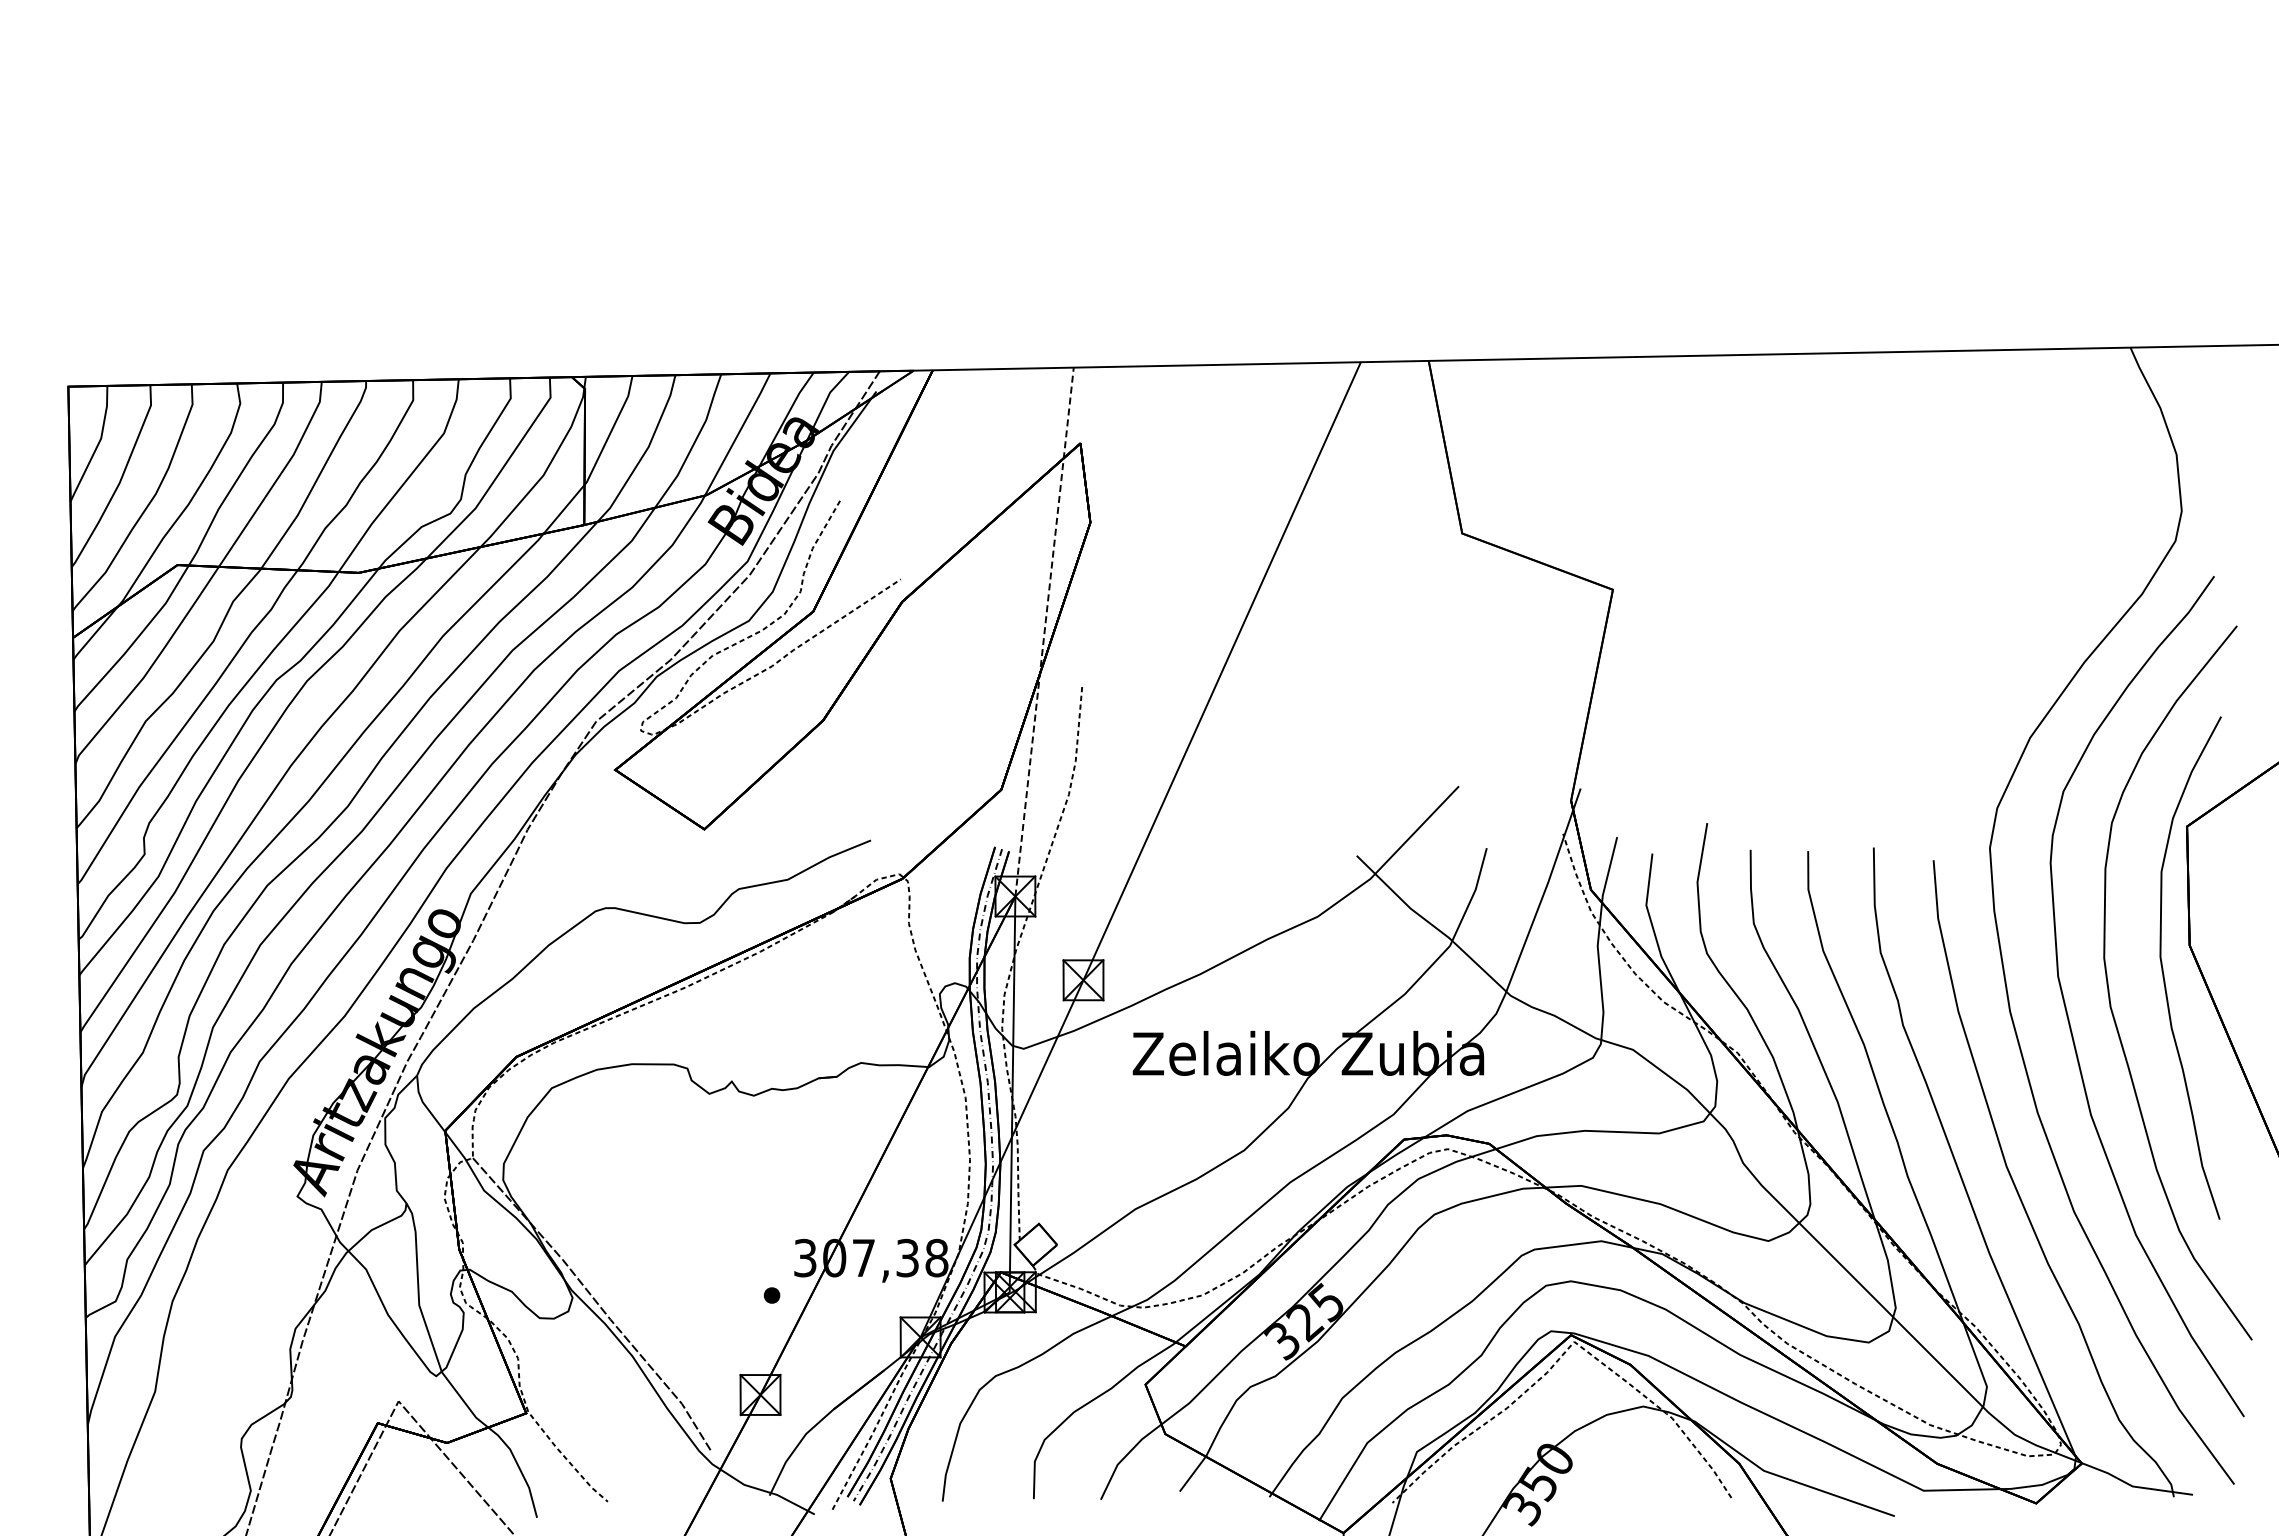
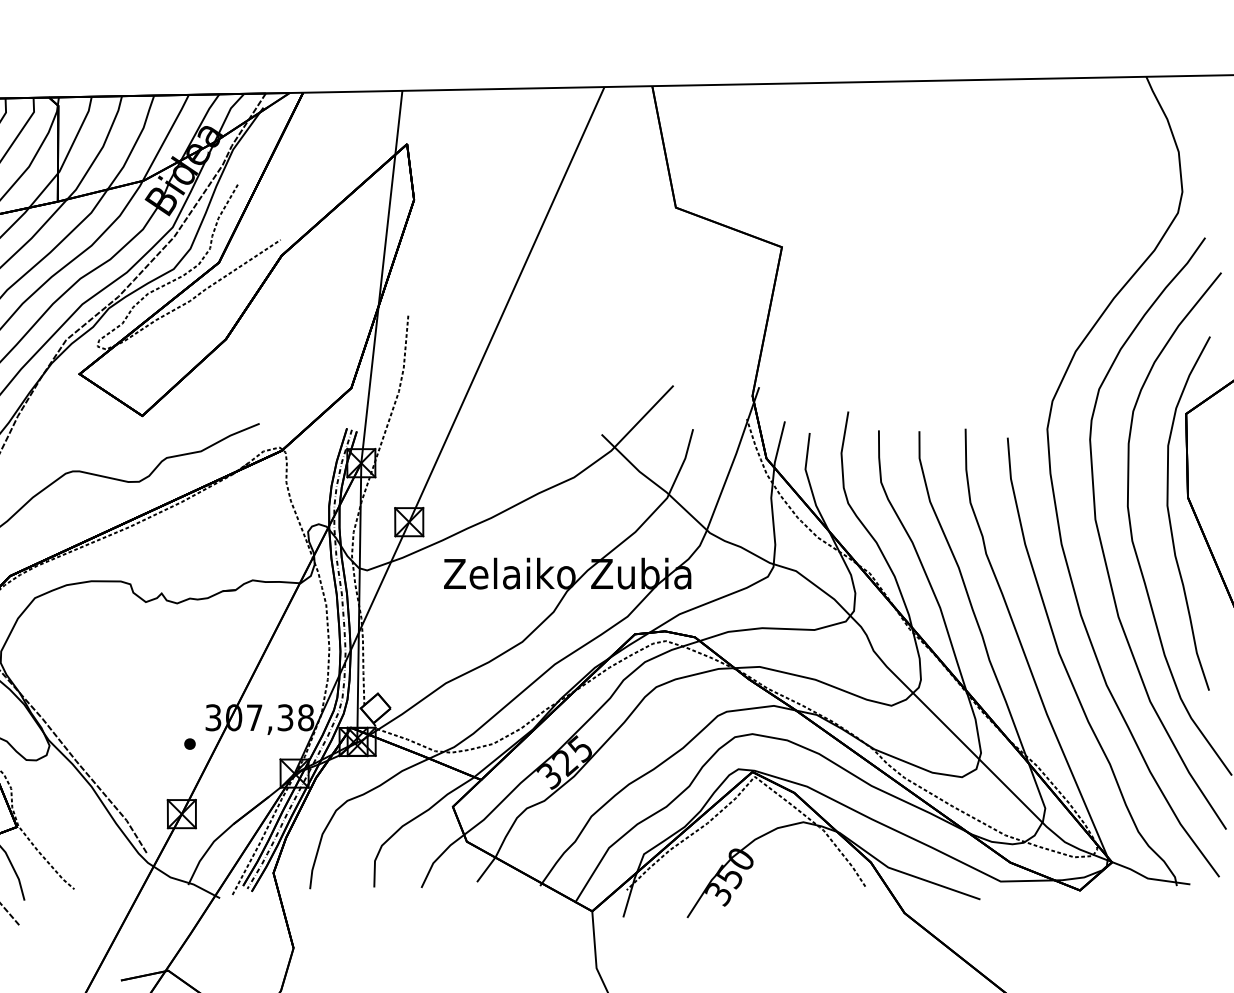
line: (1044, 631) -> (381, 276), dashed -> solid

